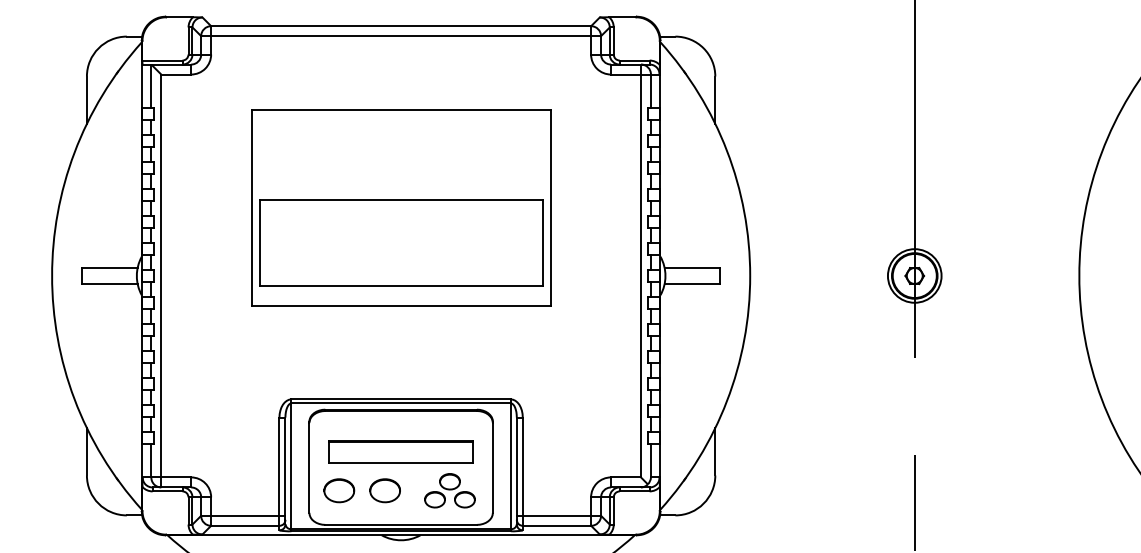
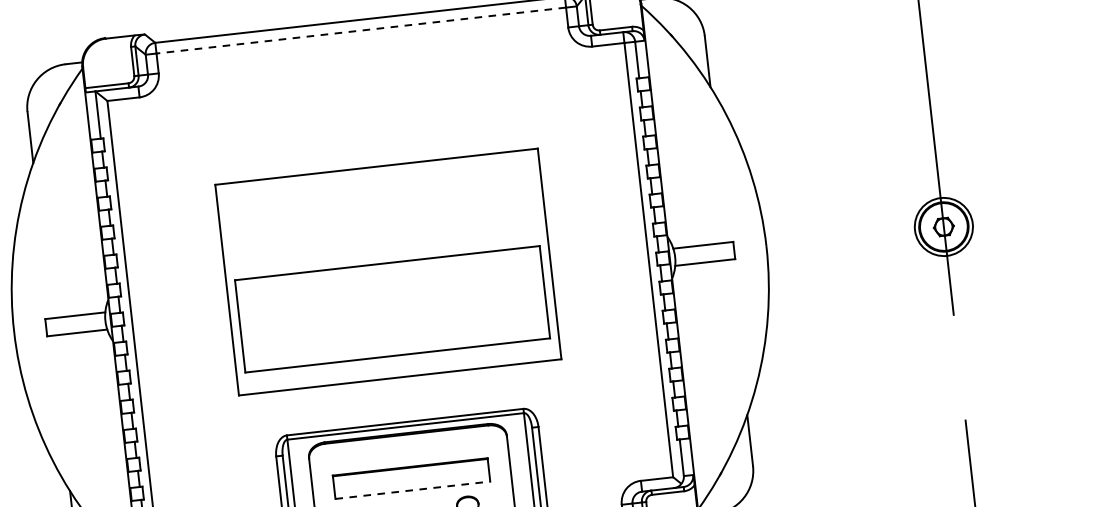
line: (401, 36) -> (361, 30), solid -> dashed
part: (401, 207) -> (388, 271), moved
line: (401, 462) -> (413, 490), solid -> dashed

